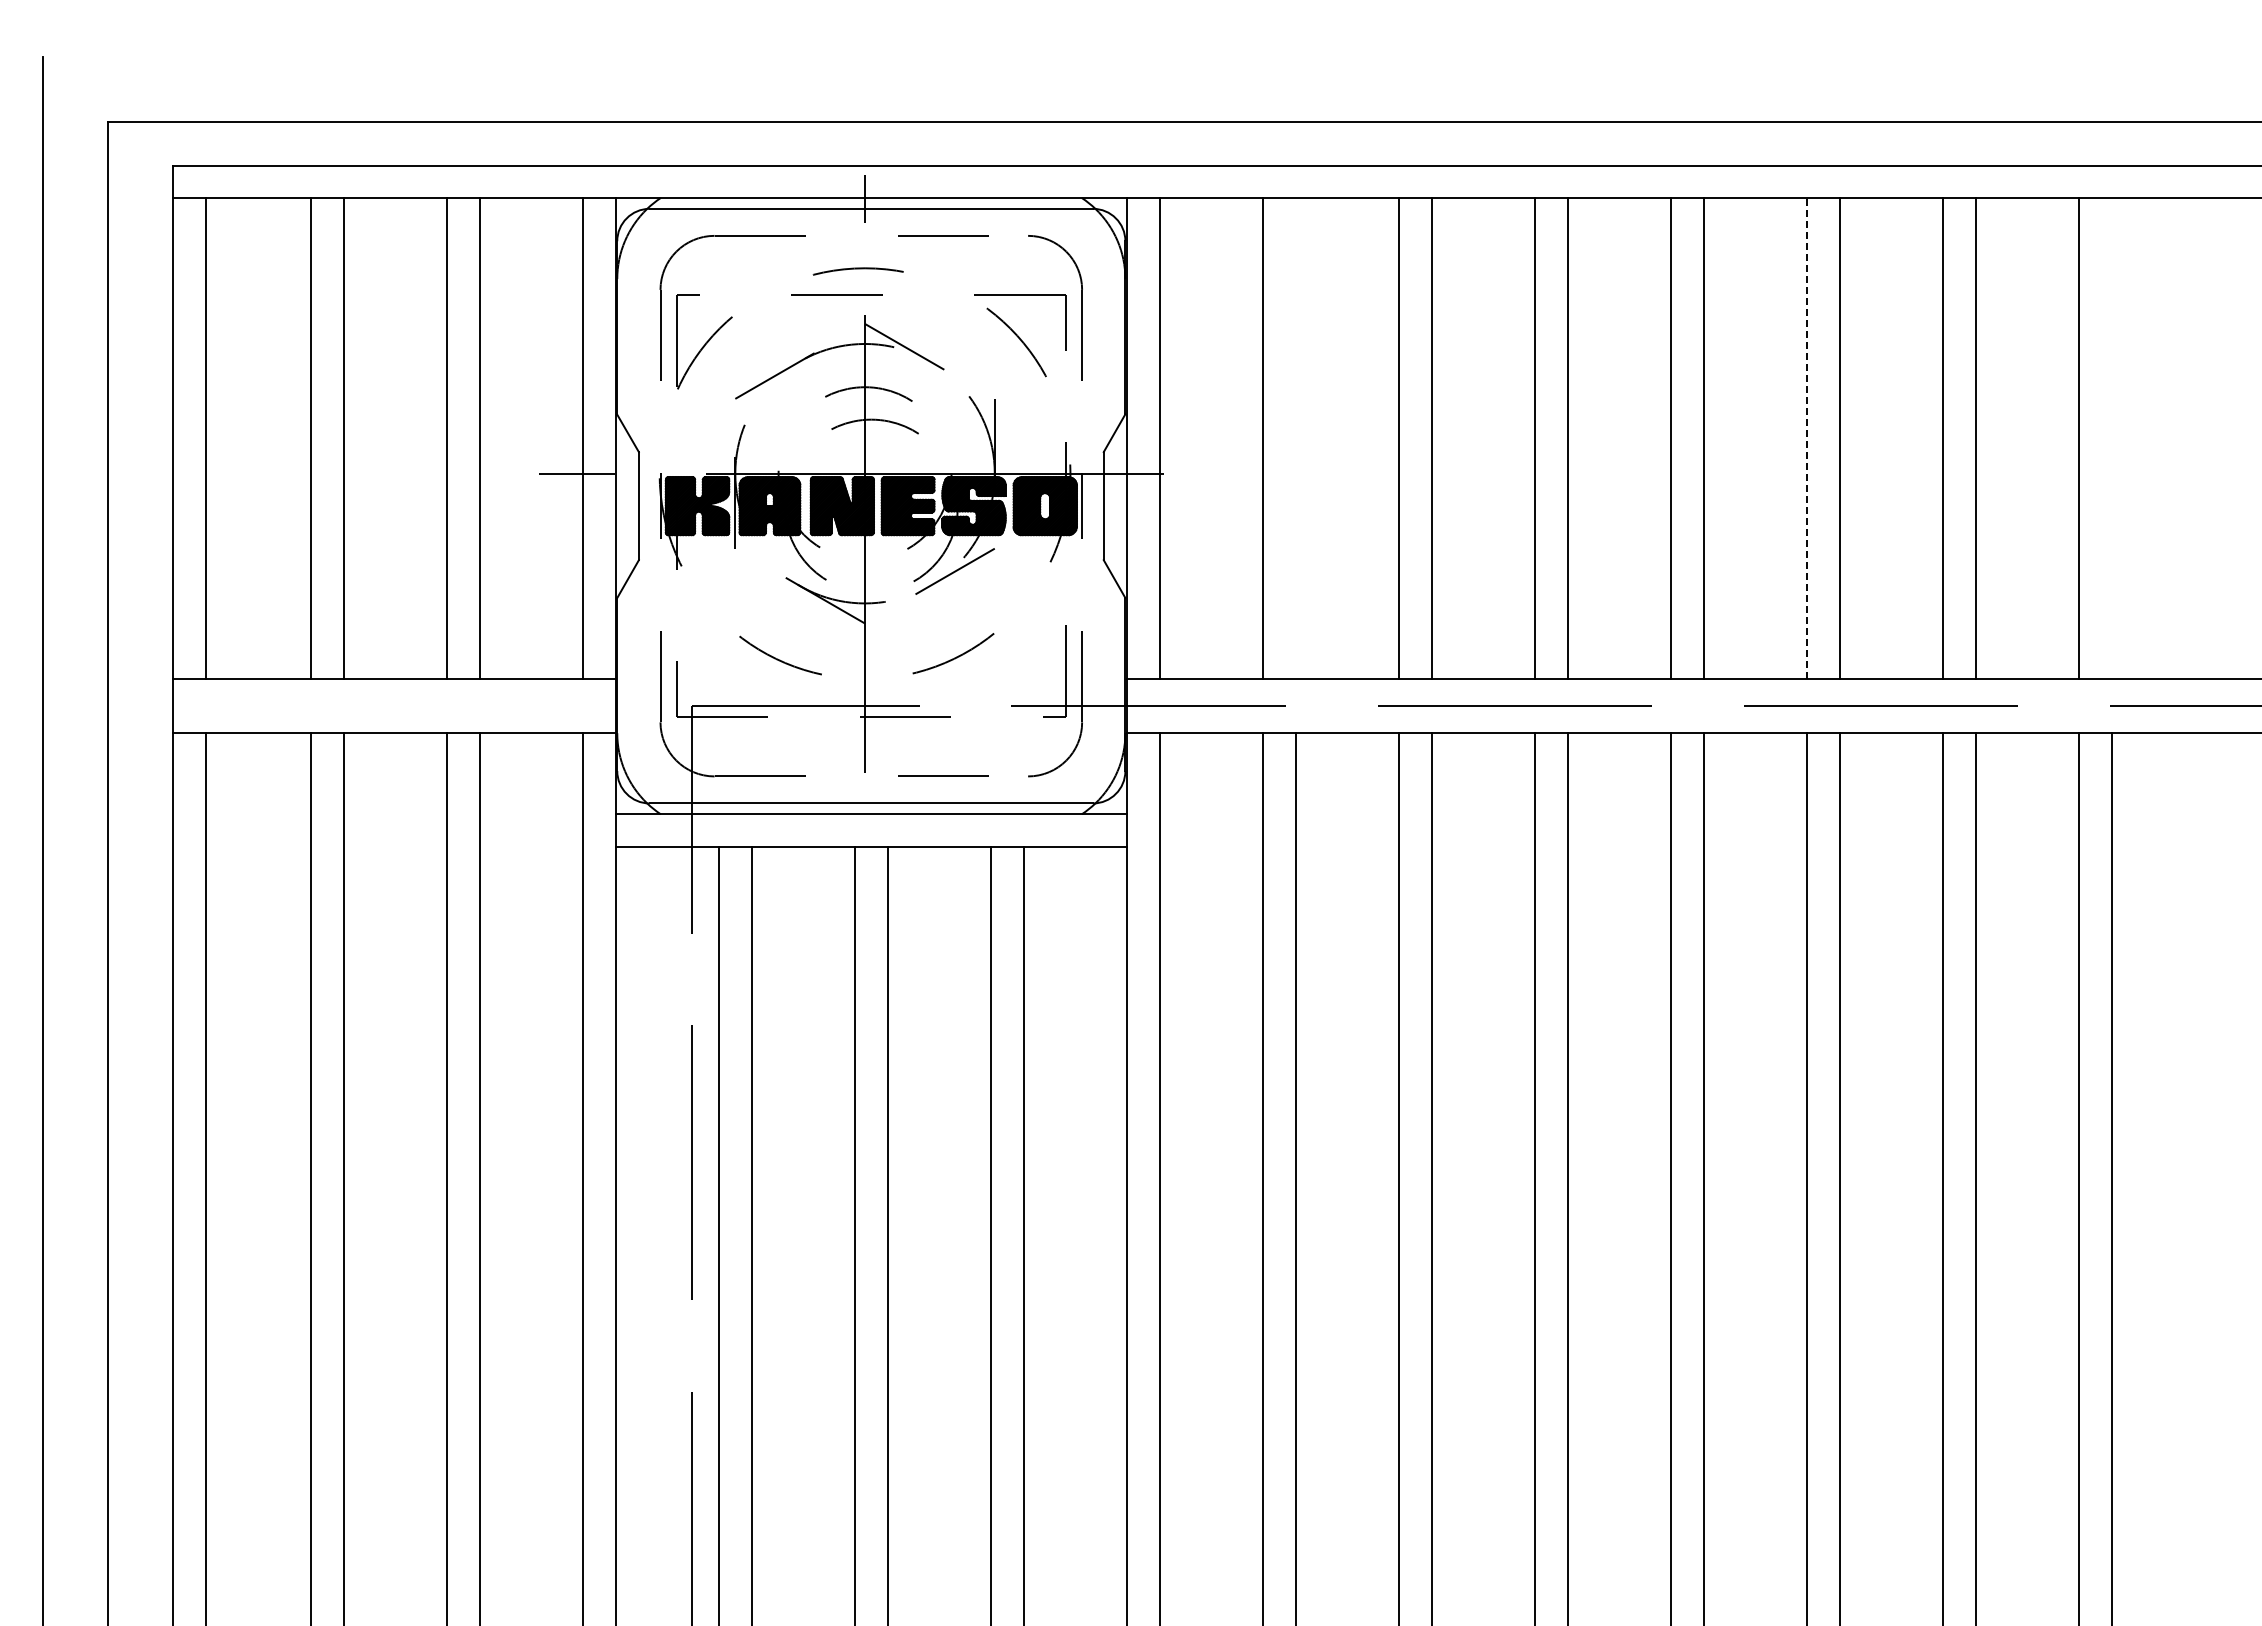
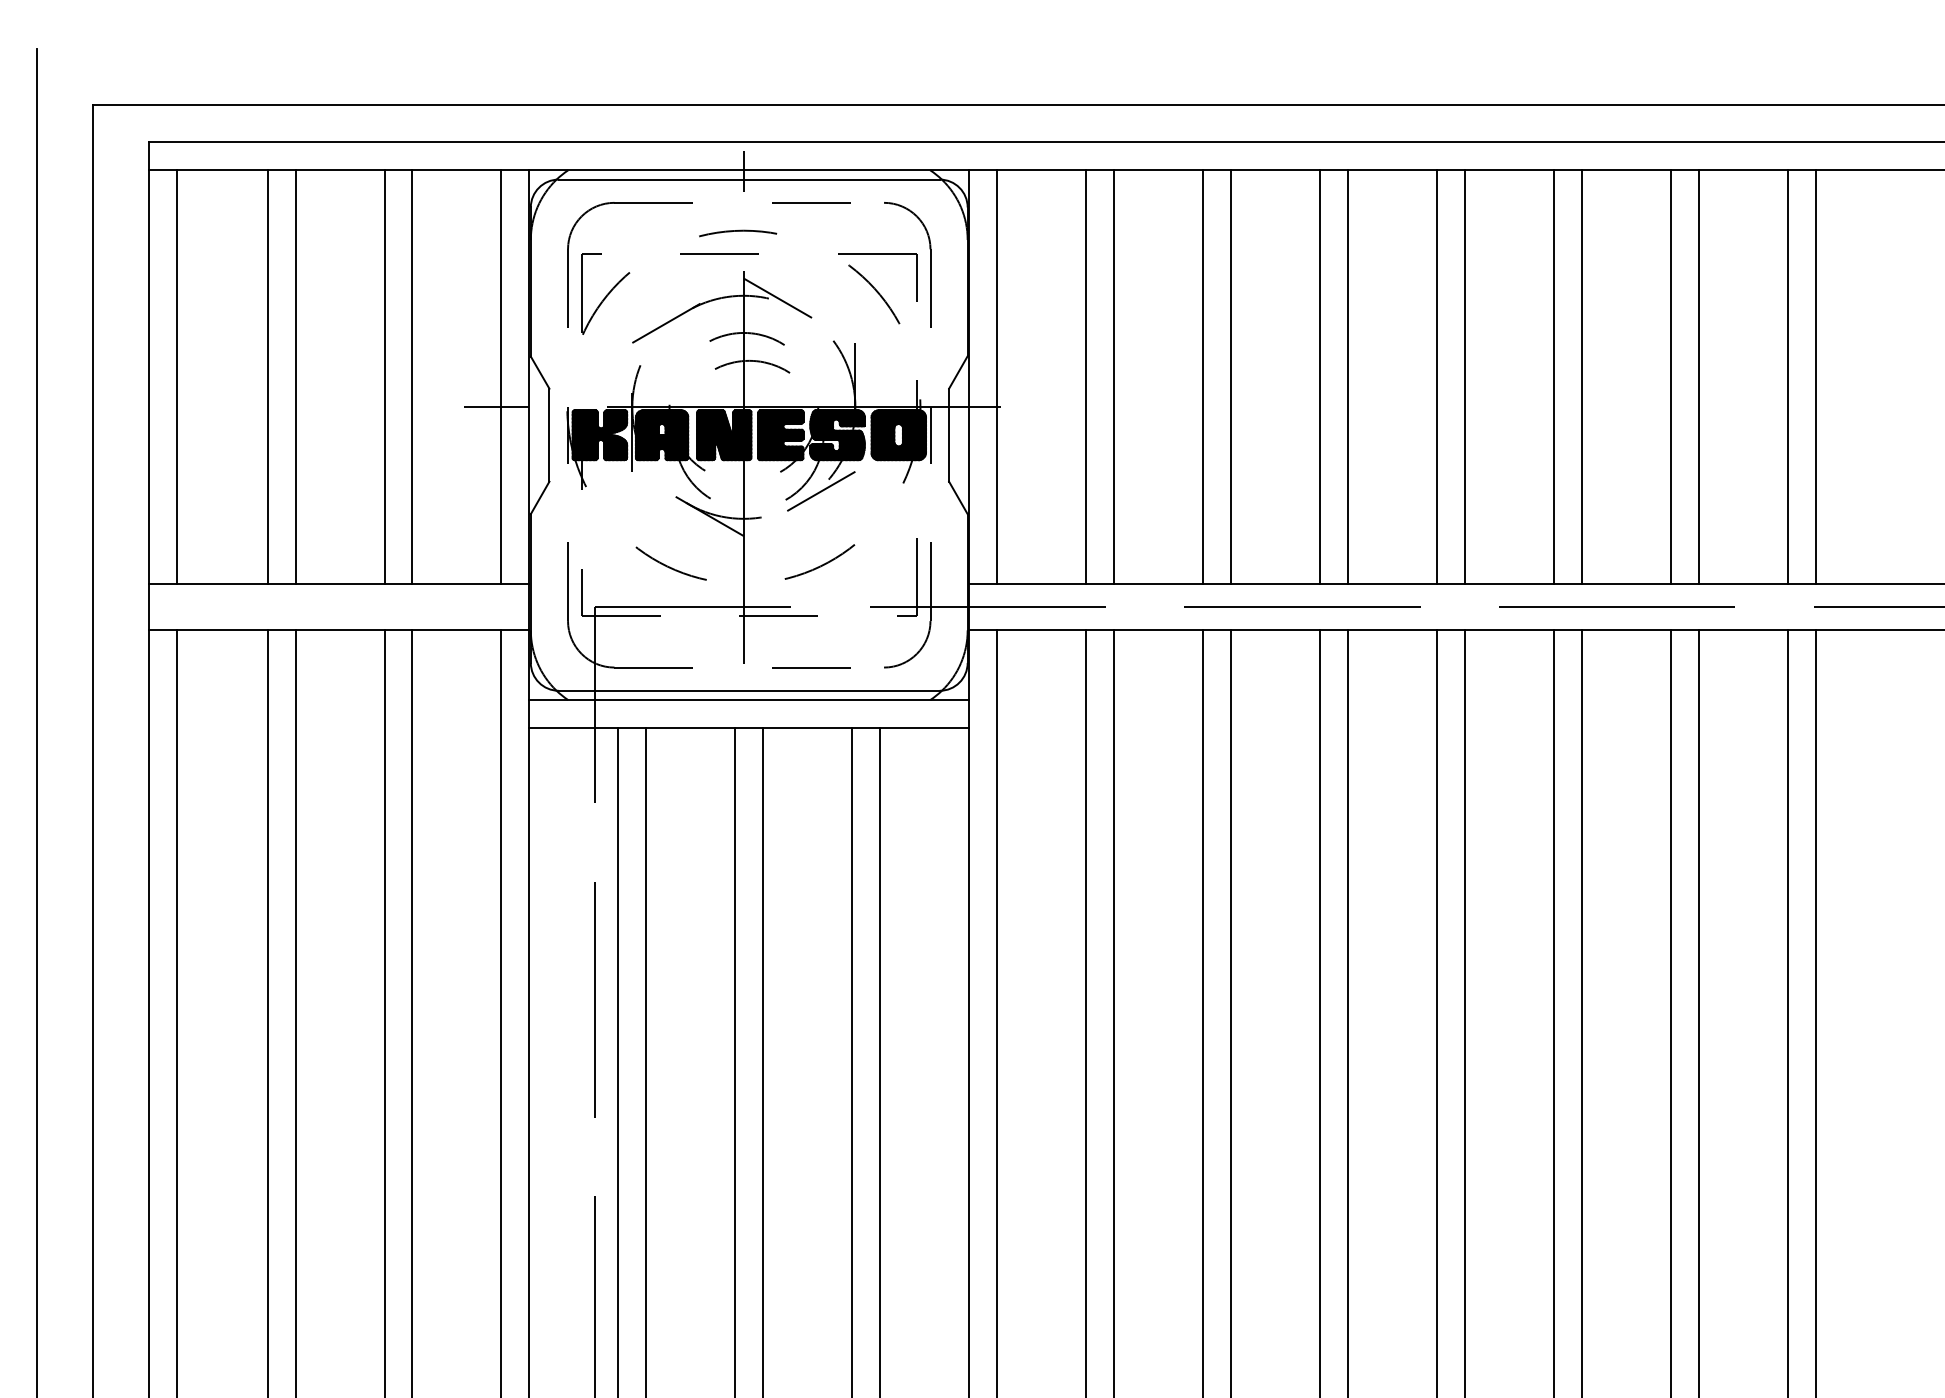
line: (1295, 438) -> (1113, 377), added
line: (1807, 438) -> (1554, 377), dashed -> solid
line: (2111, 438) -> (1815, 377), added

